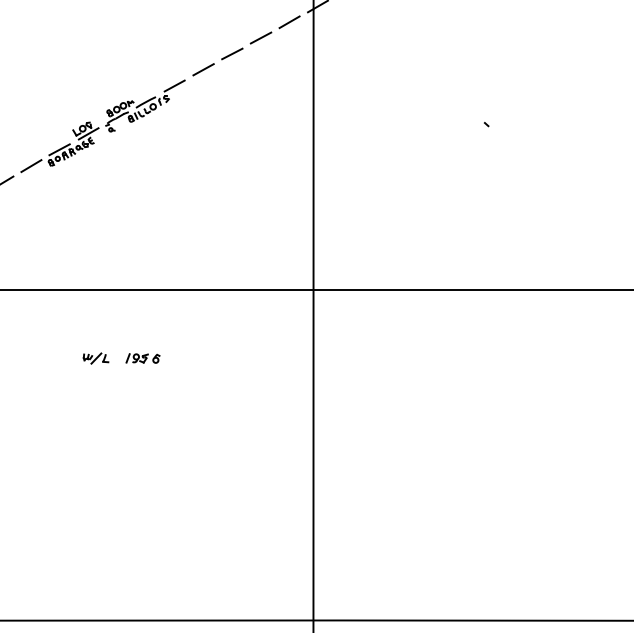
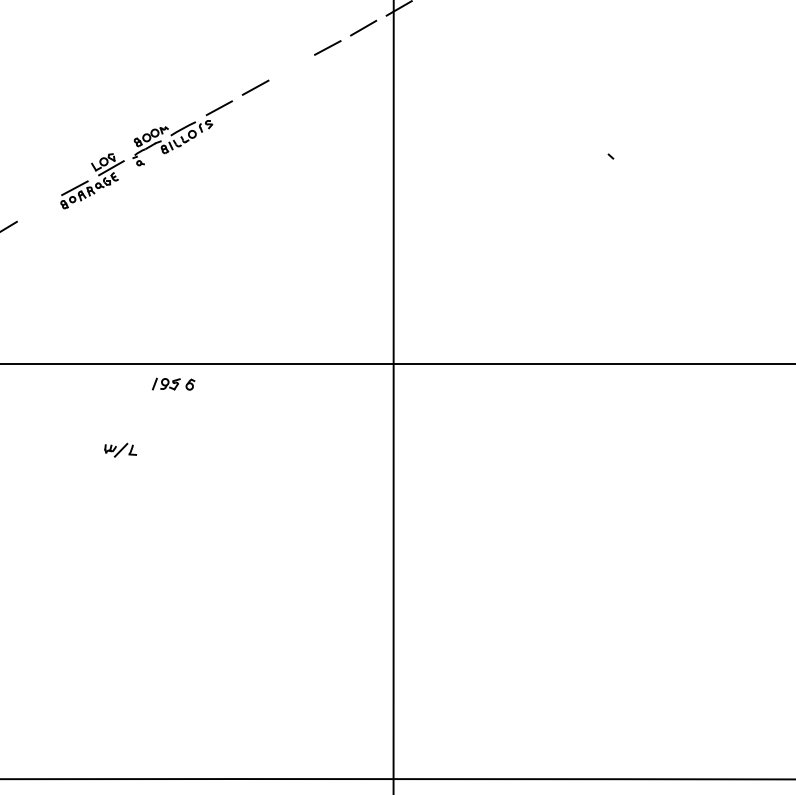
line: (232, 53) -> (291, 67), removed
line: (31, 165) -> (39, 208), removed
part: (142, 357) -> (173, 383), moved

